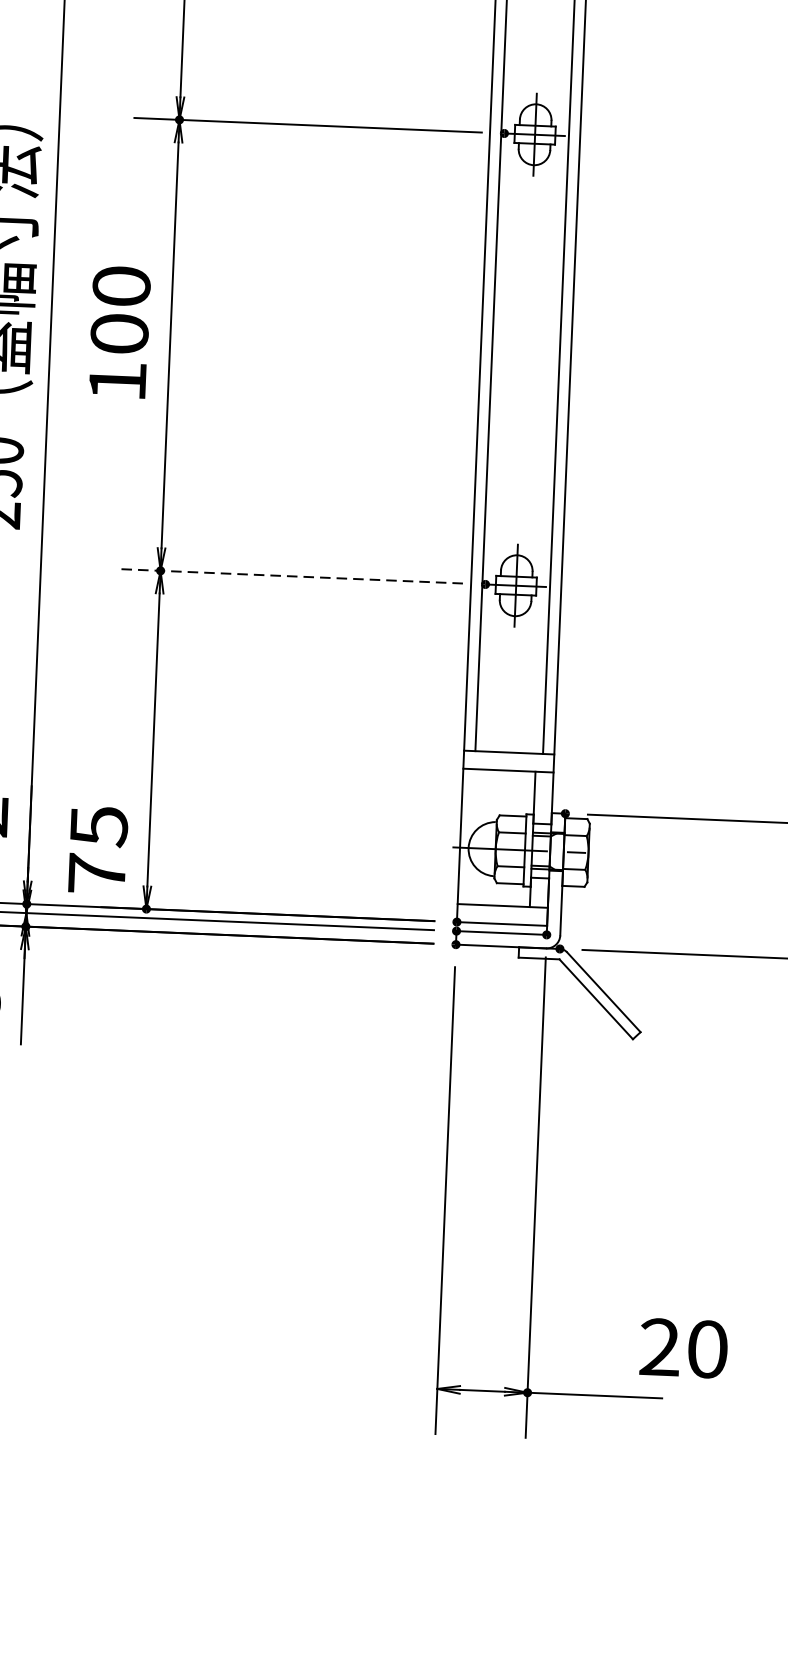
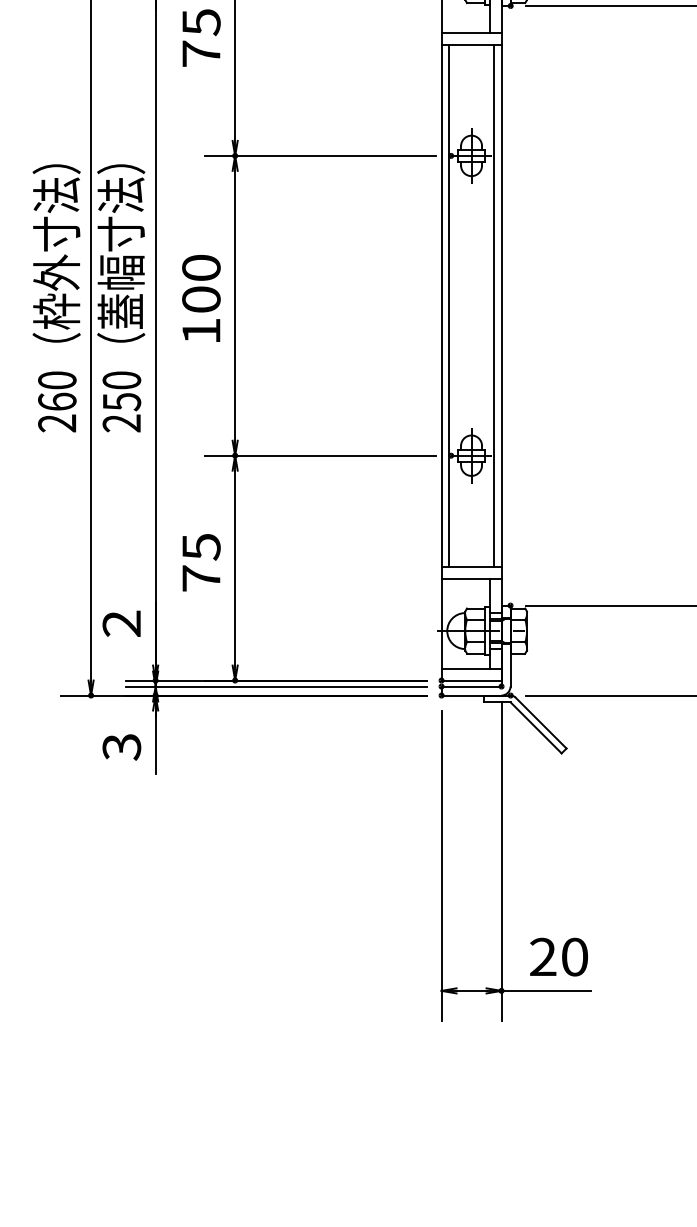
line: (288, 575) -> (320, 455), dashed -> solid
text: (98, 849) -> (201, 562), moved
text: (683, 1347) -> (558, 956), moved

